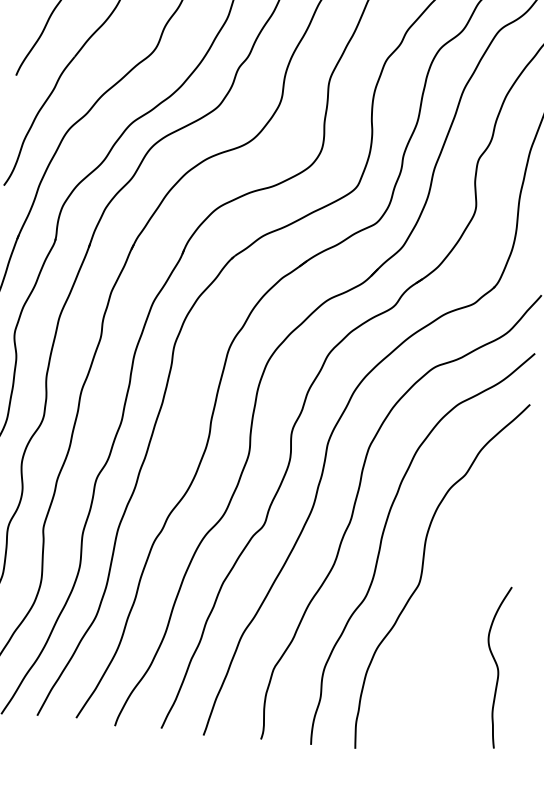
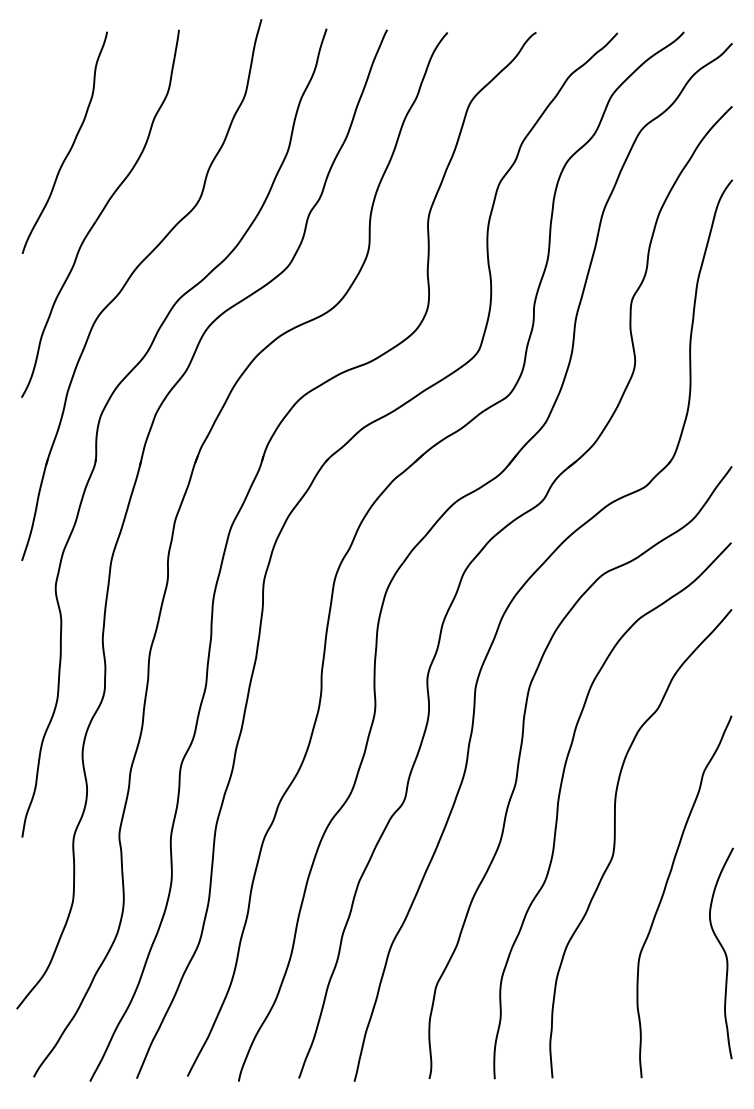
curve: (456, 614) -> (665, 890), added

